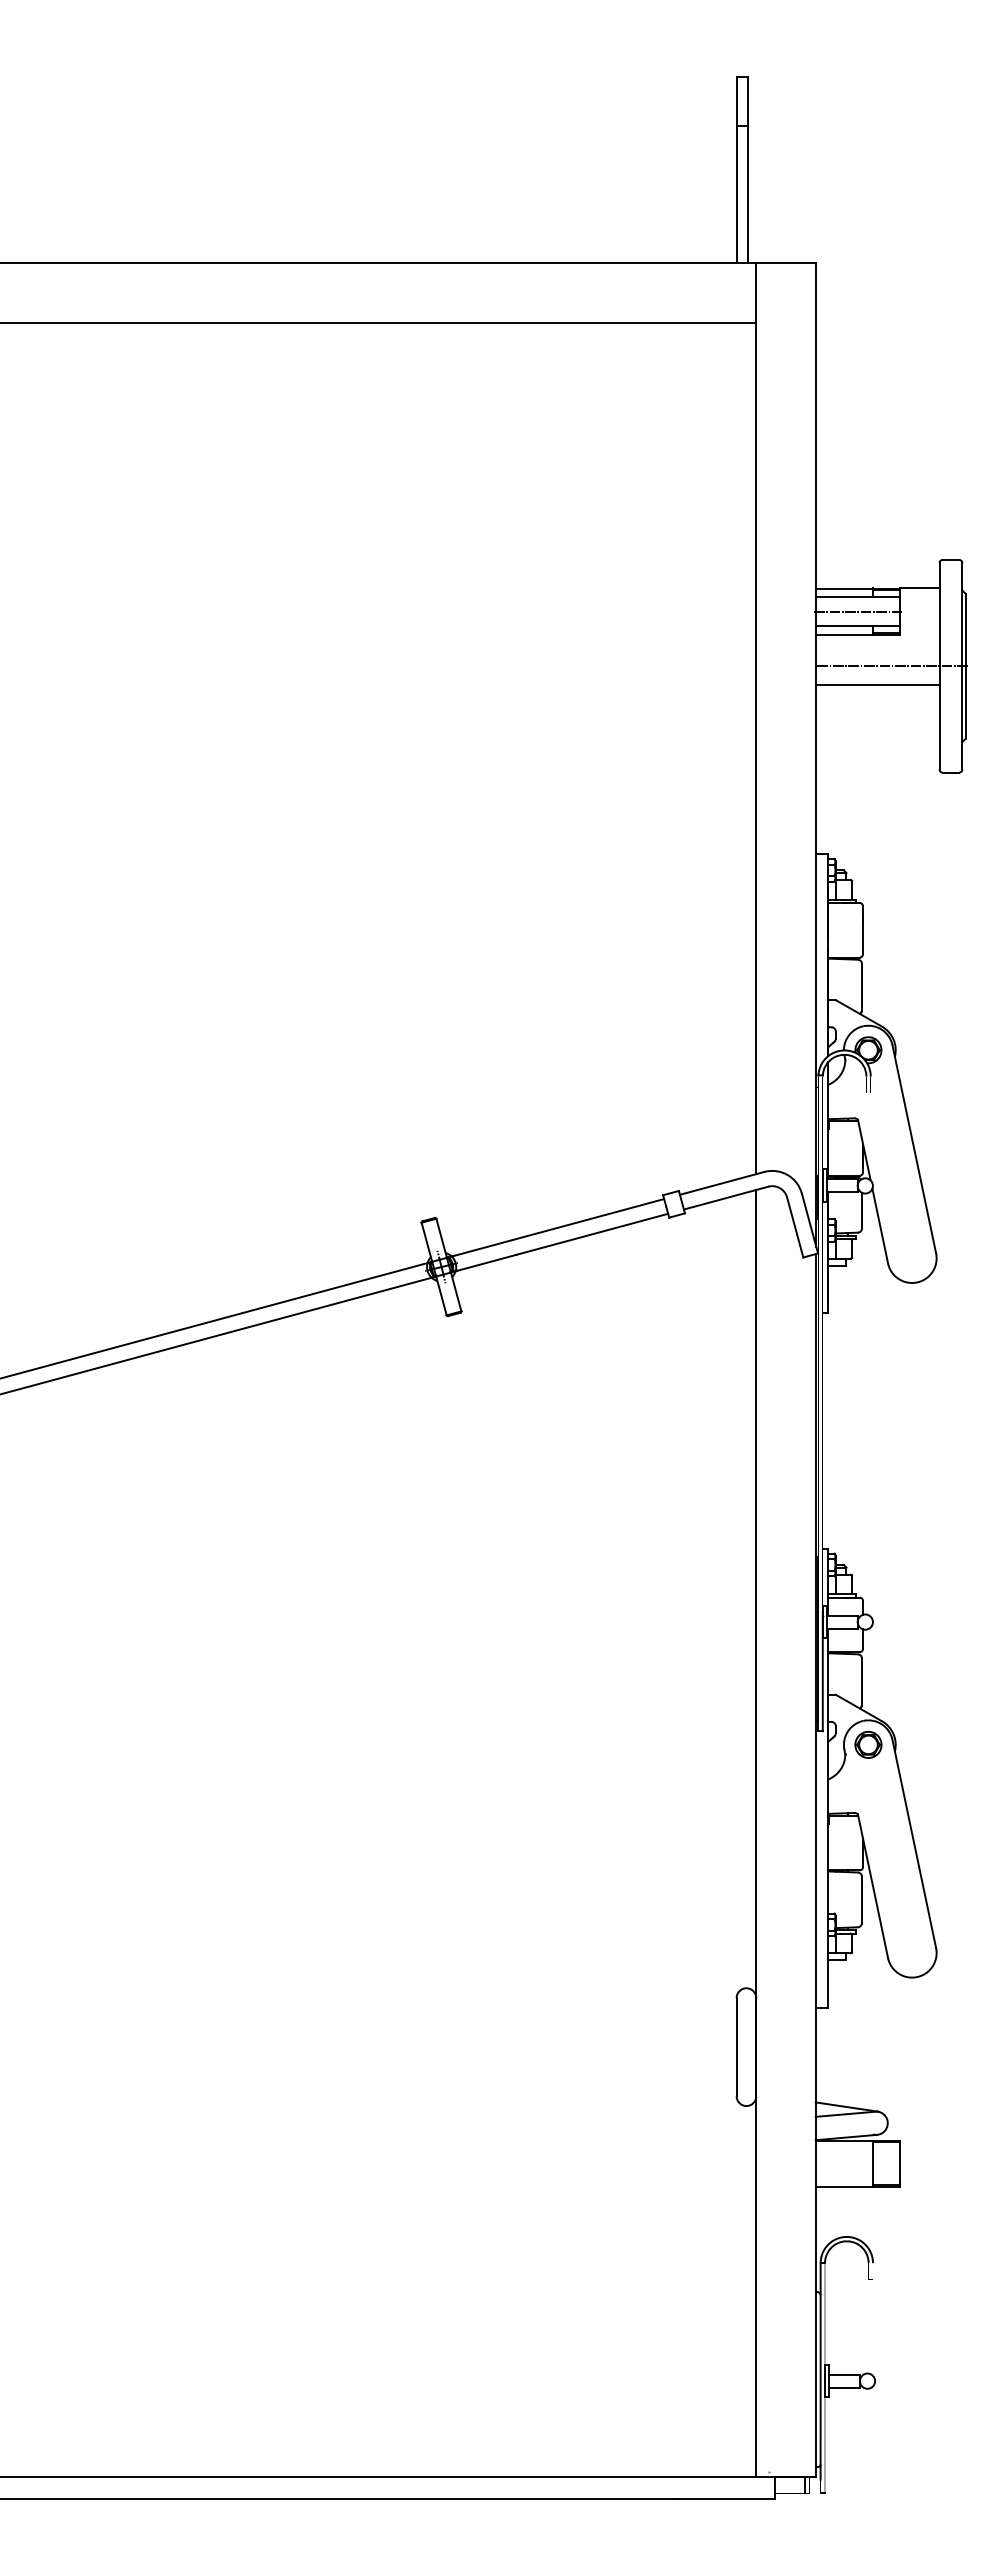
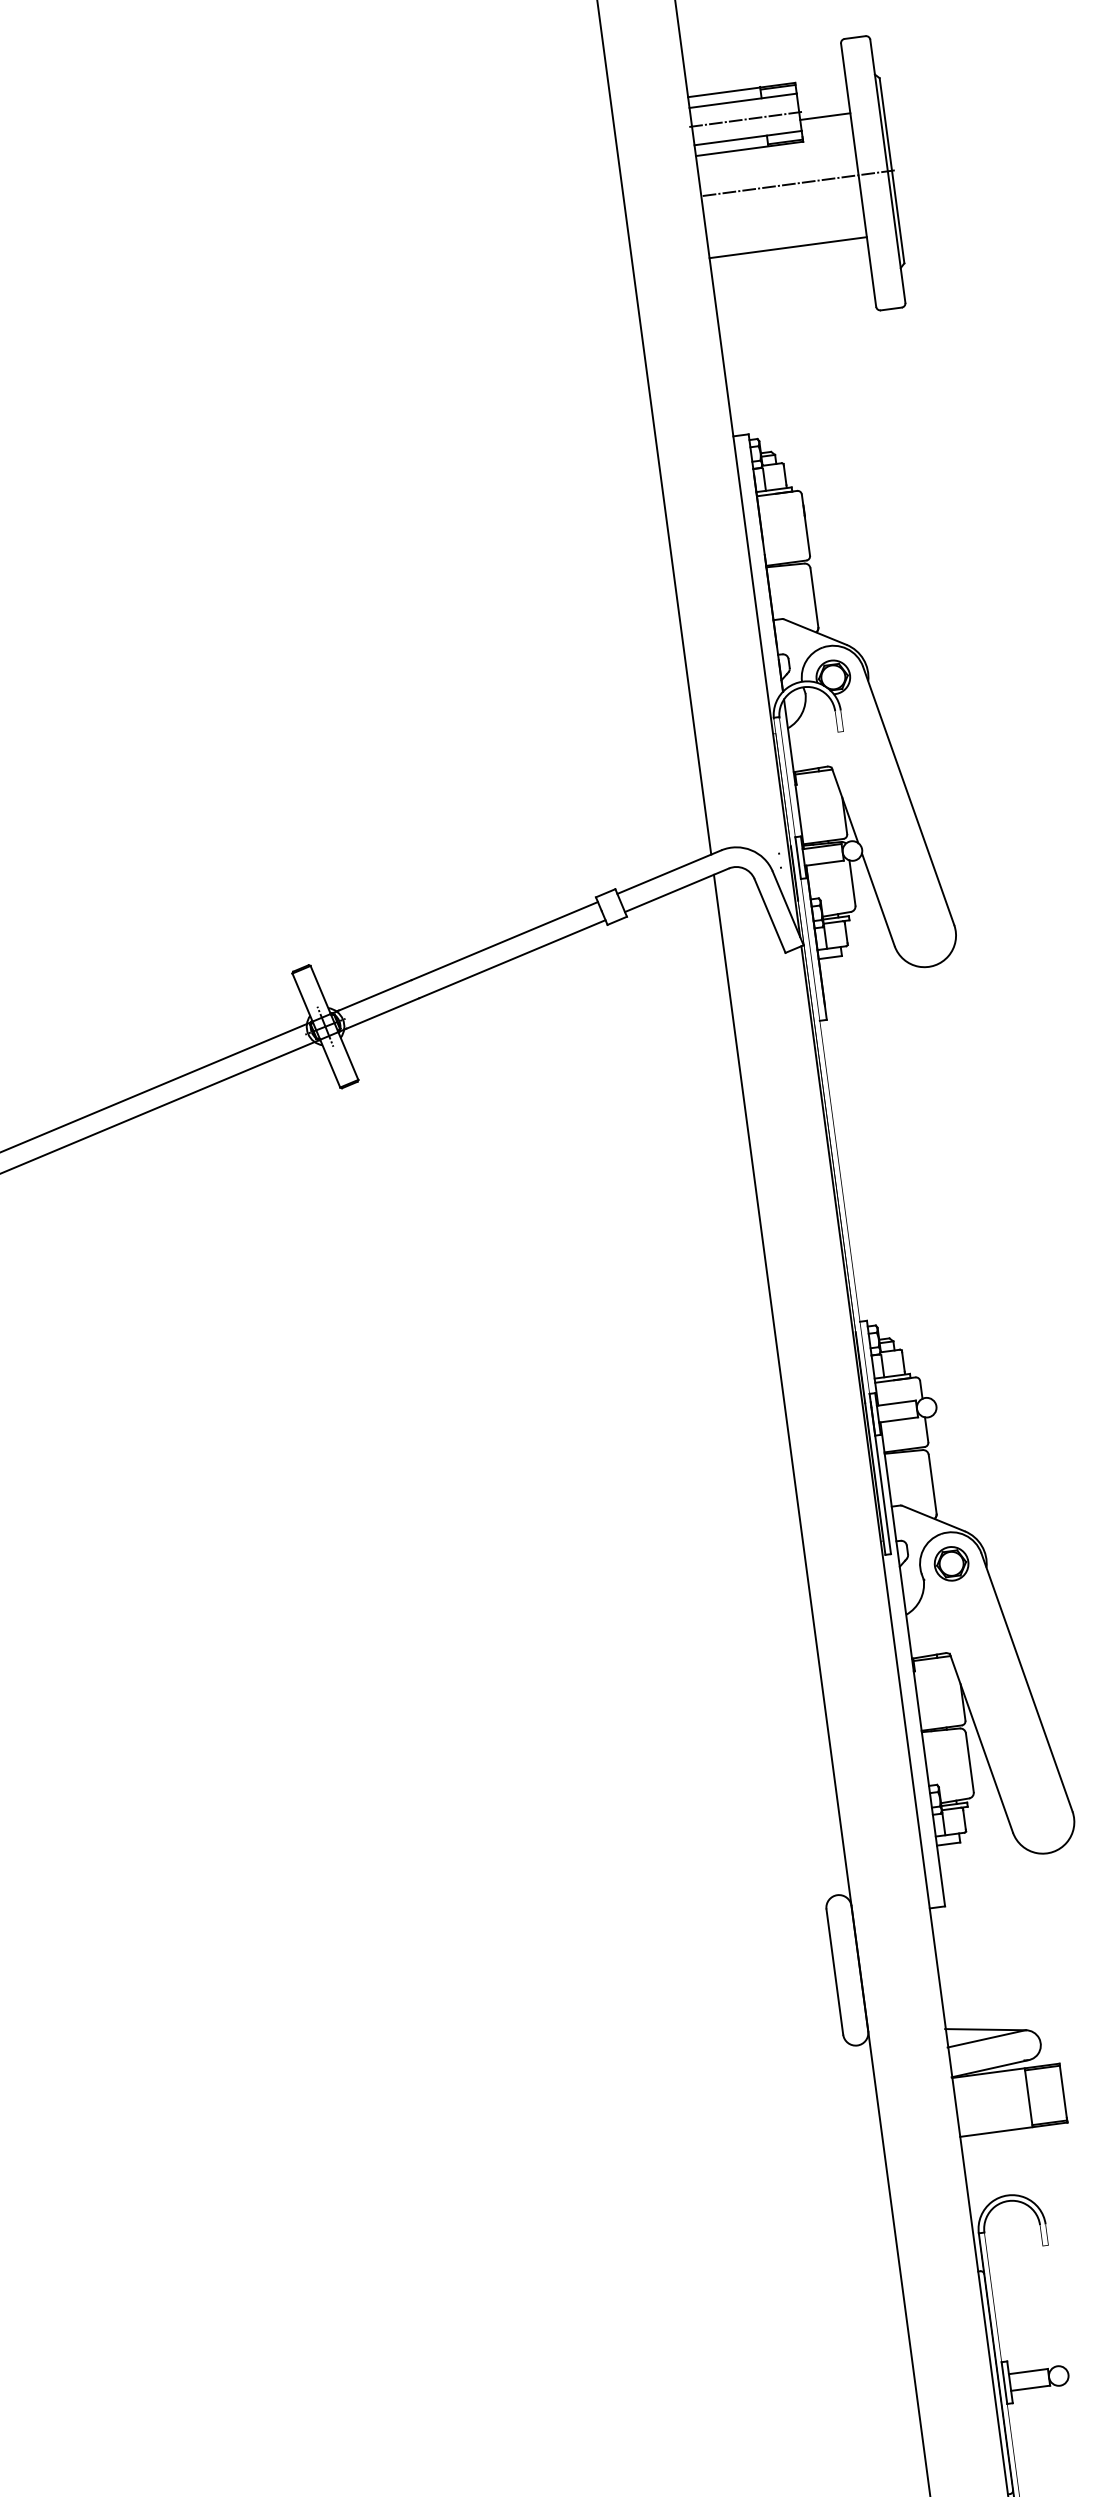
line: (919, 587) -> (824, 116), moved
line: (877, 684) -> (787, 247), moved

